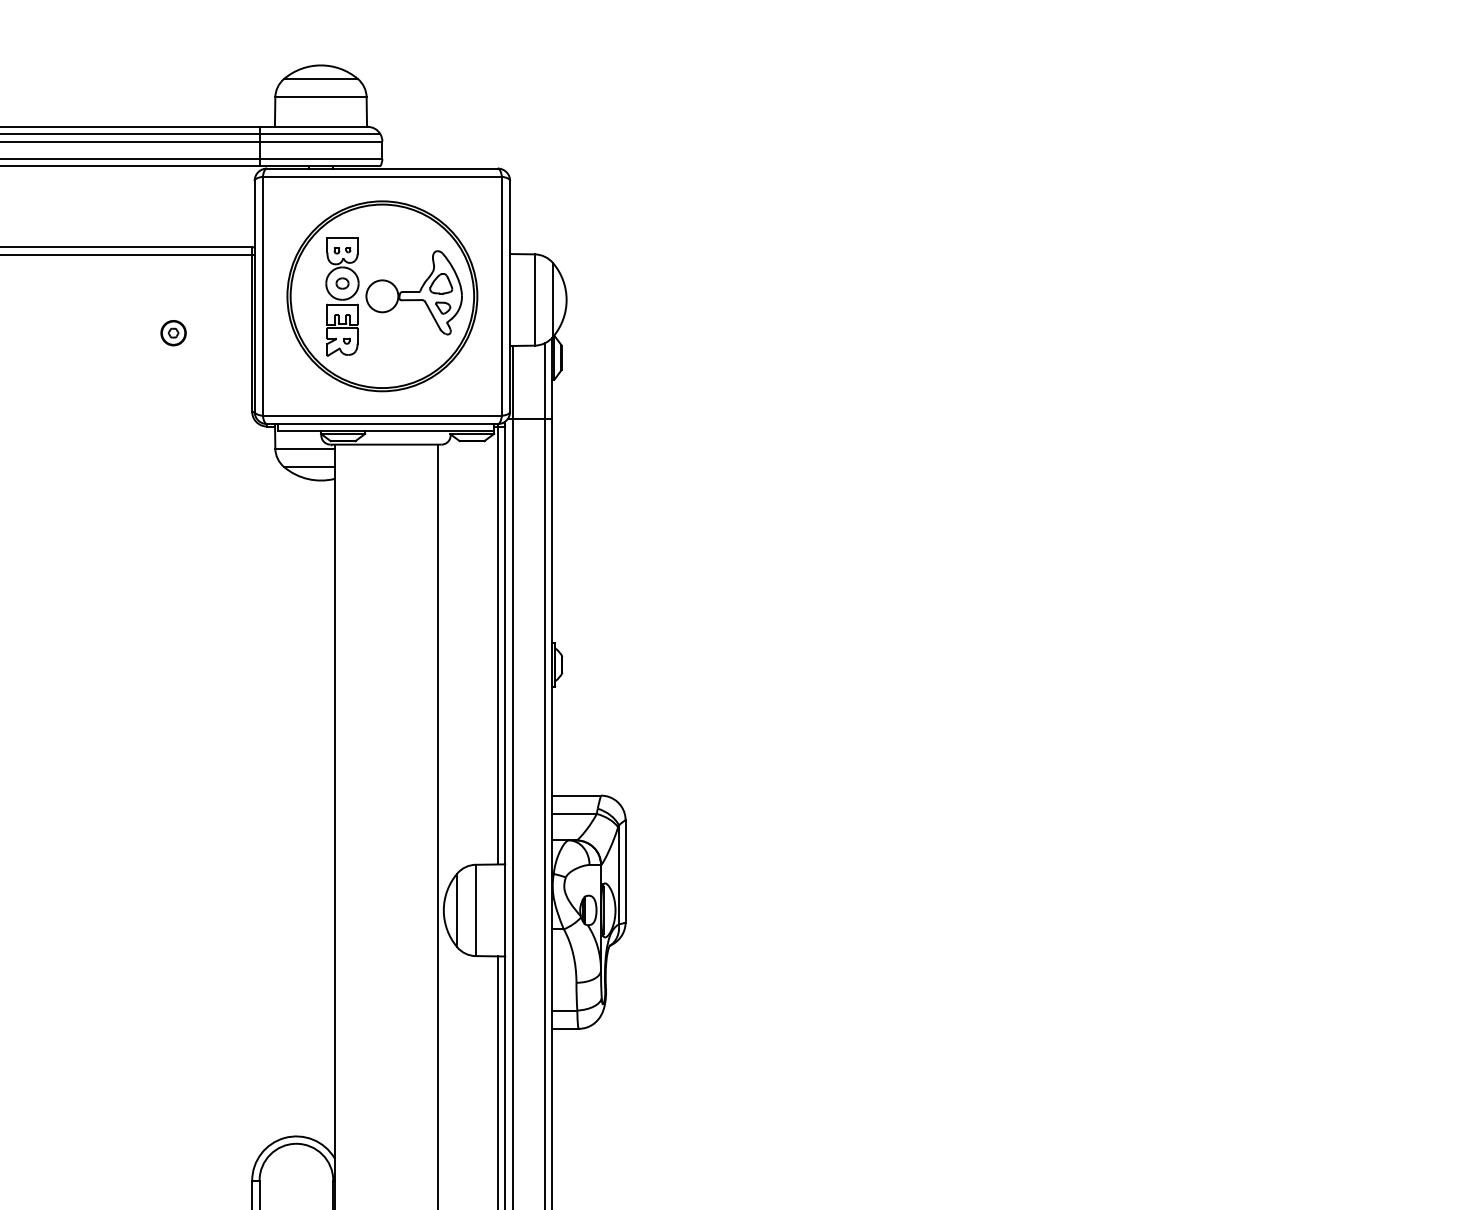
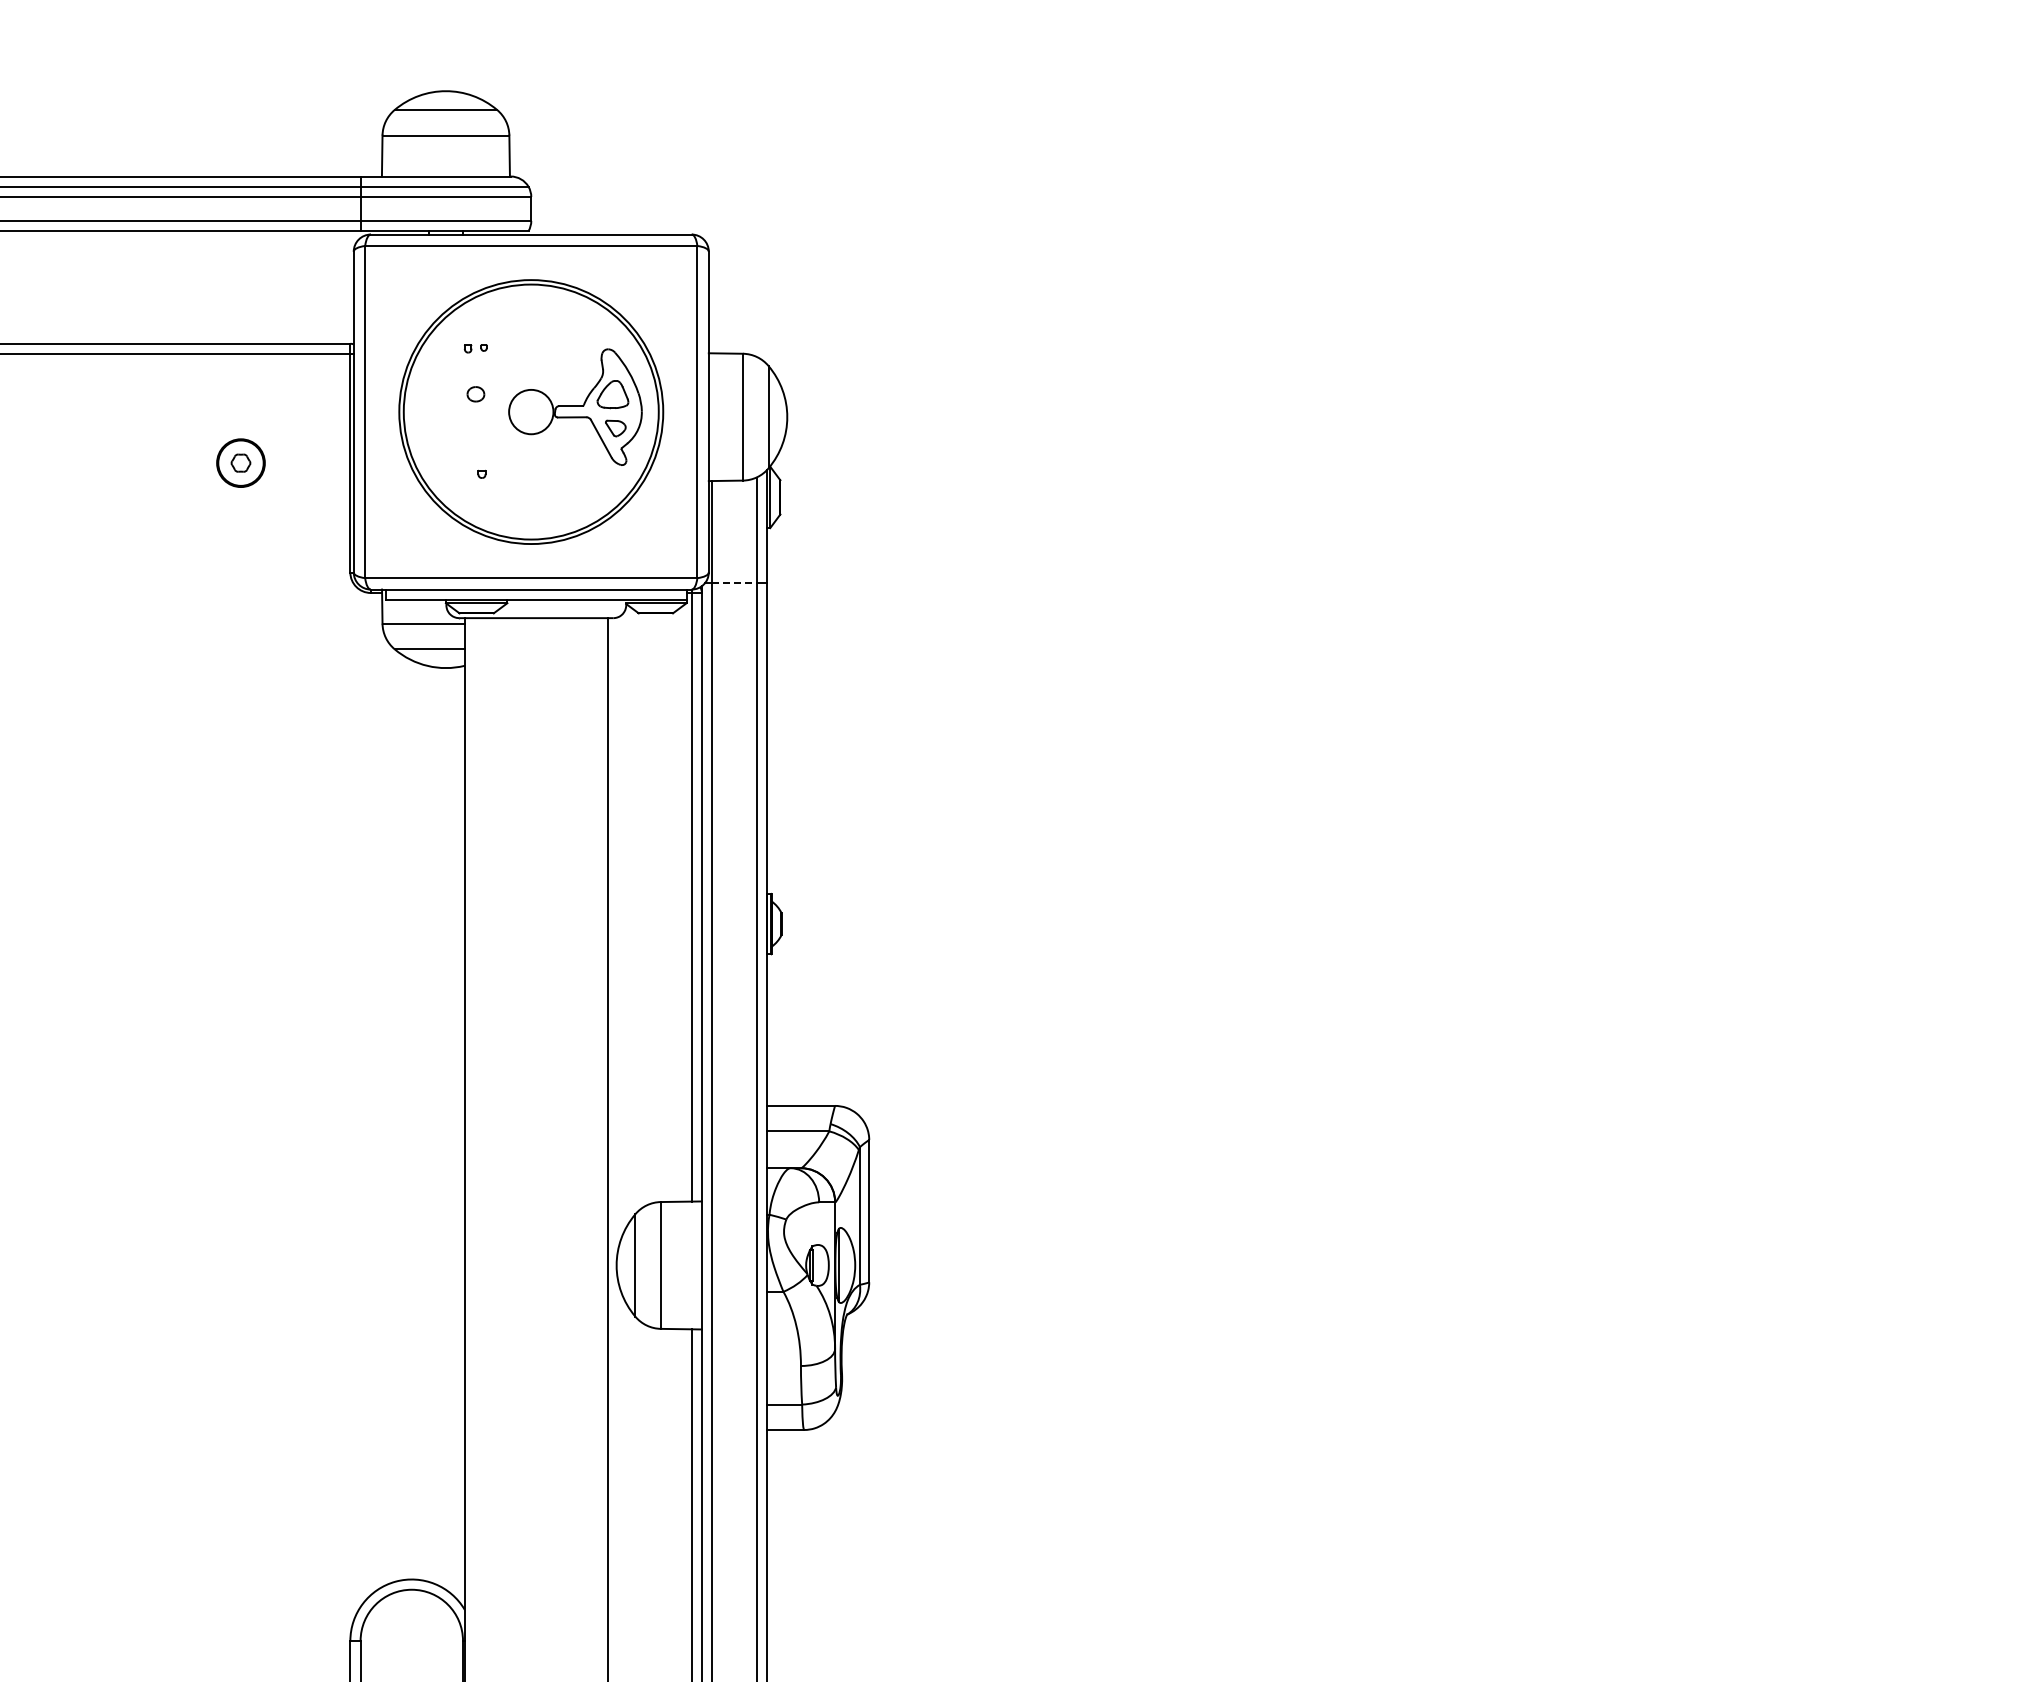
part: (342, 296) -> (475, 412), removed
part: (173, 333) -> (241, 463), size x1.4
line: (528, 418) -> (734, 582), solid -> dashed

